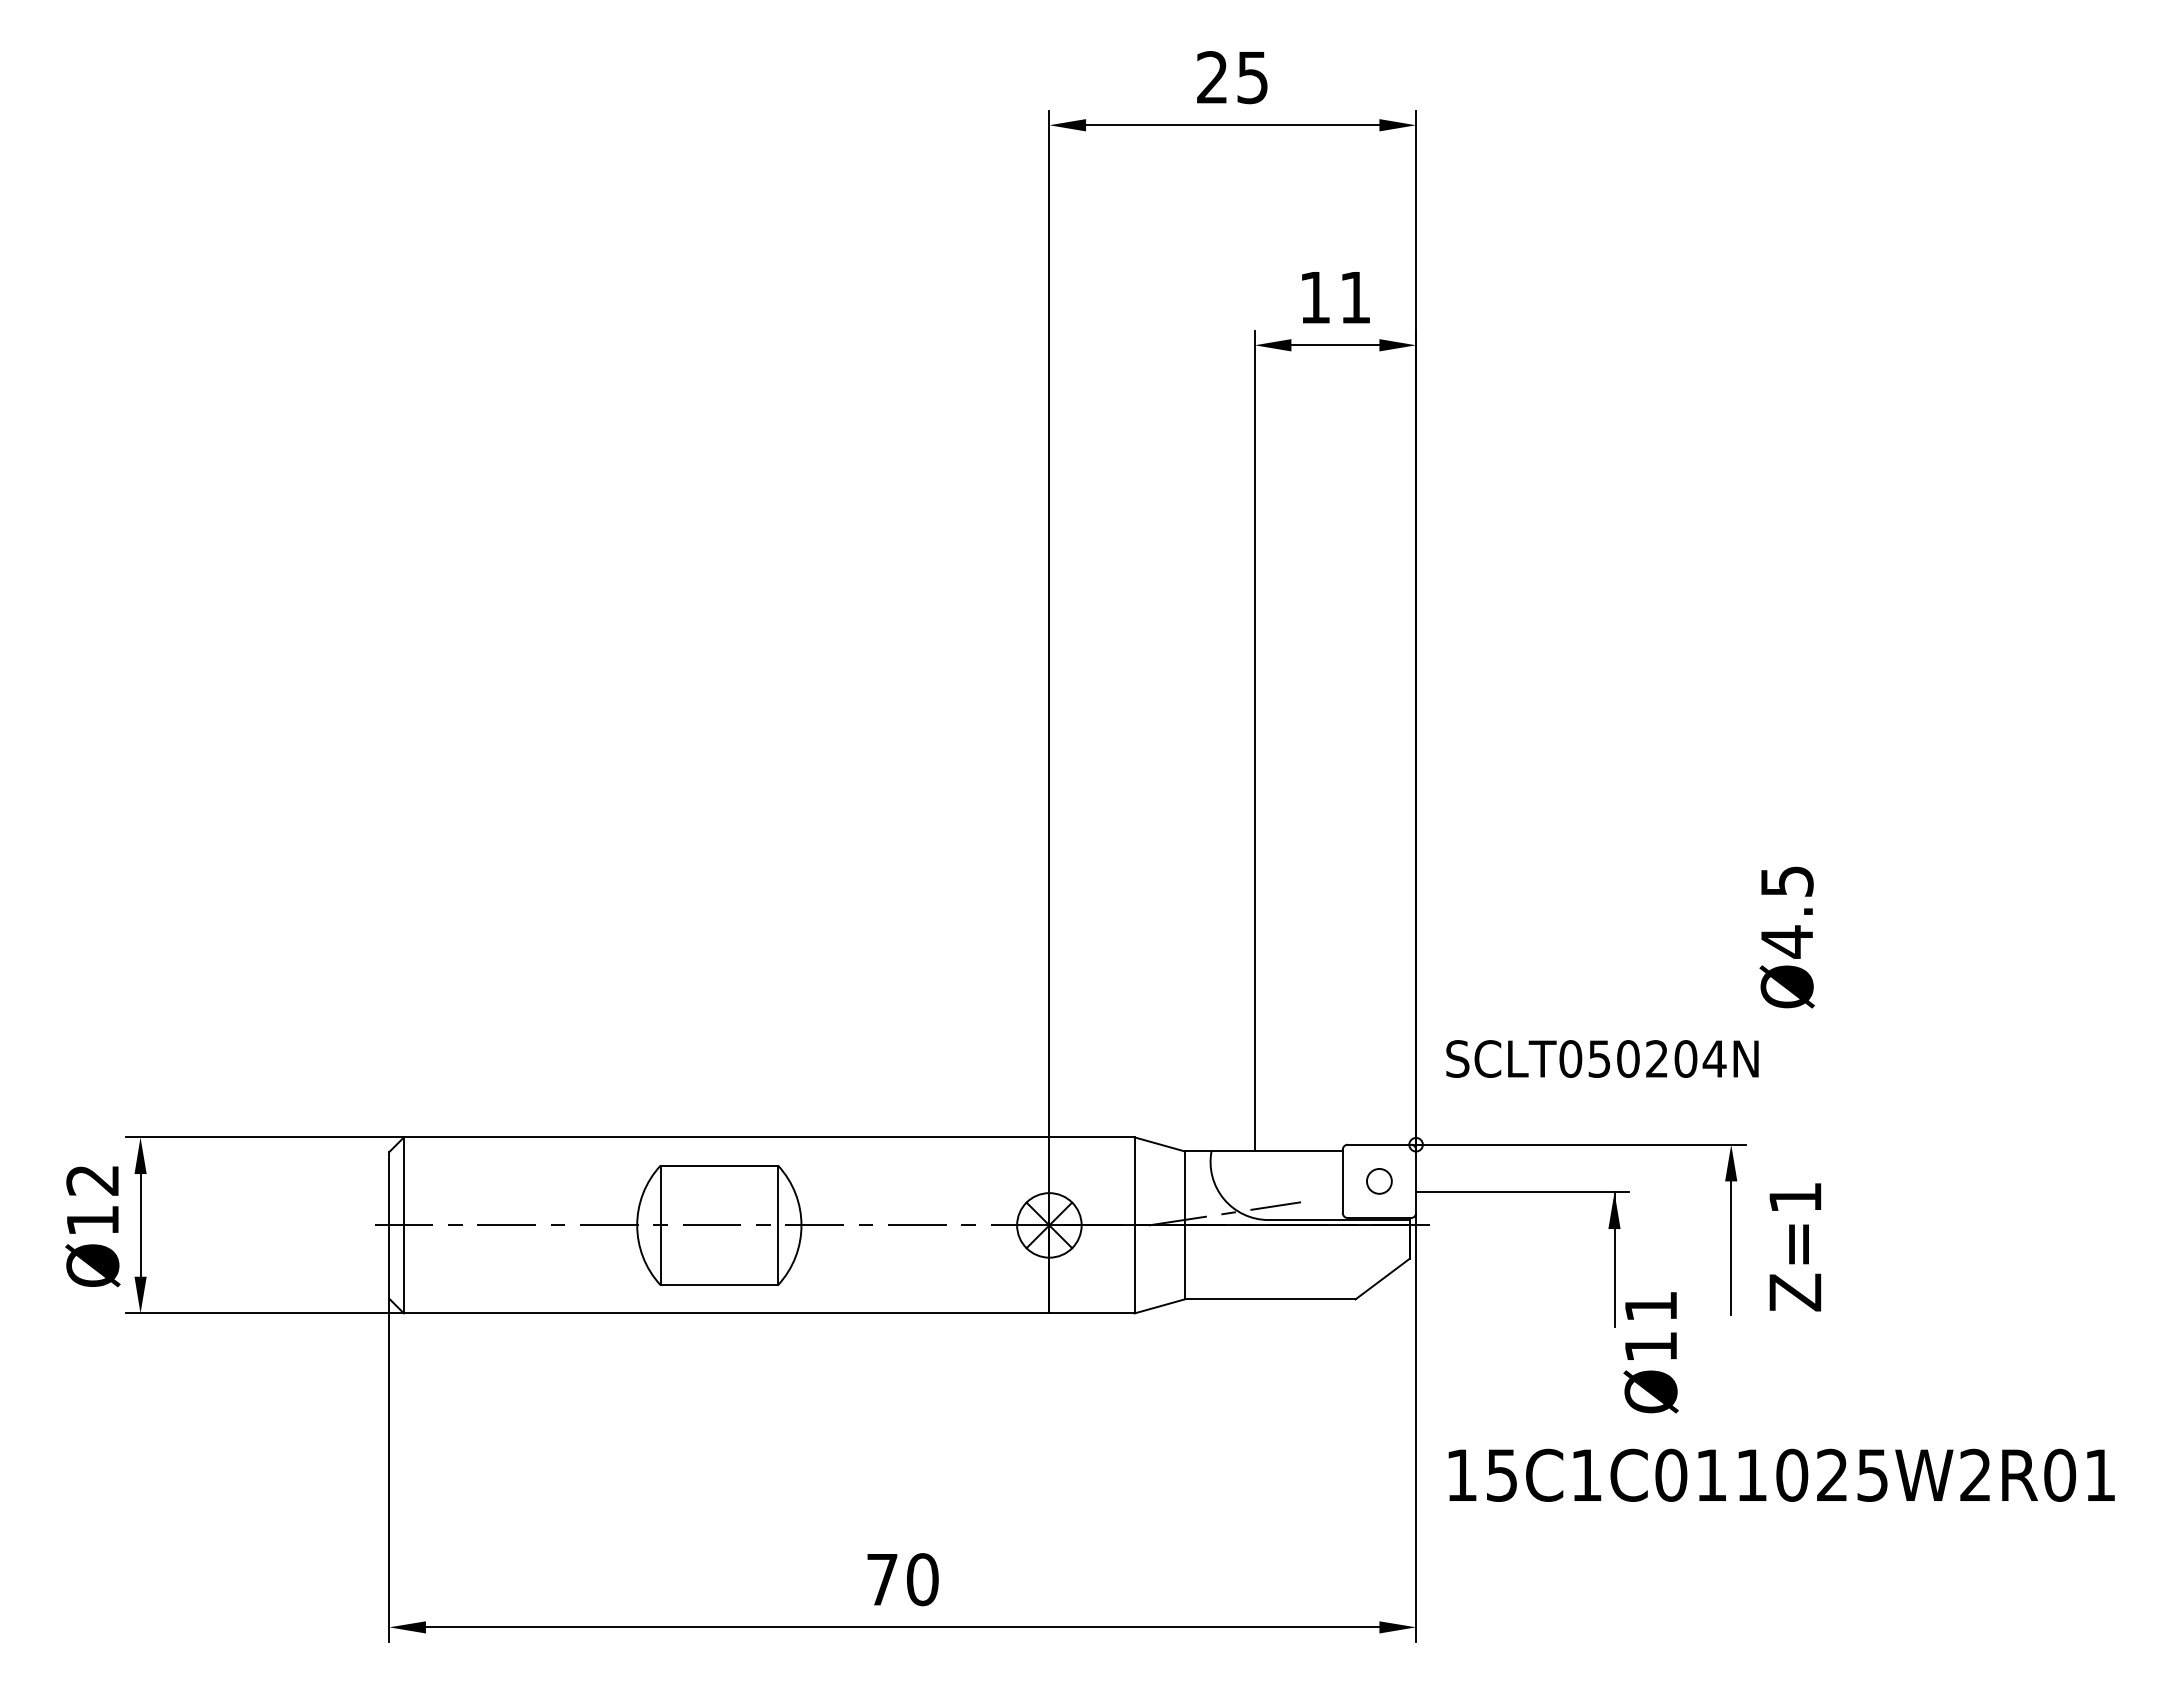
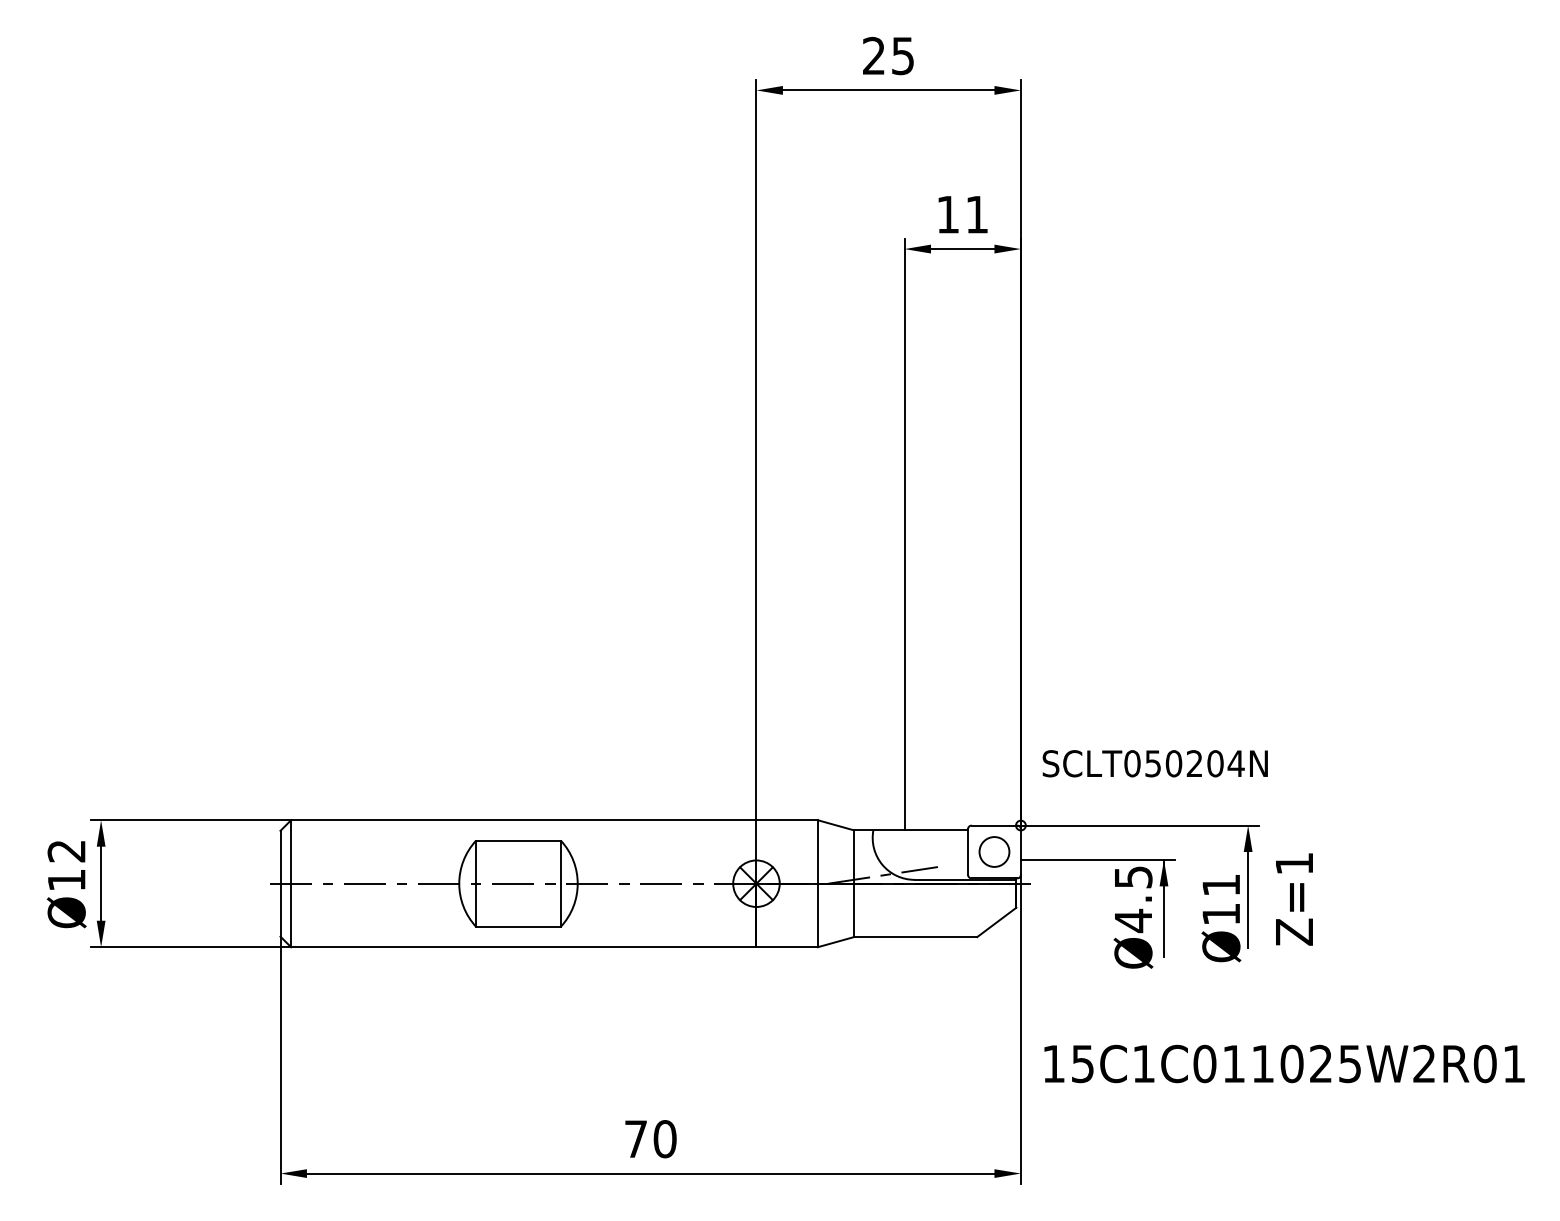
text: (1786, 937) -> (1132, 917), moved
circle: (1379, 1181) -> (994, 852), size x1.67
text: (1650, 1352) -> (1220, 918), moved

